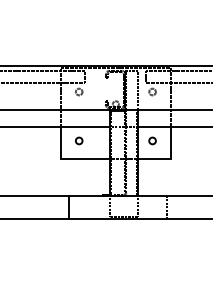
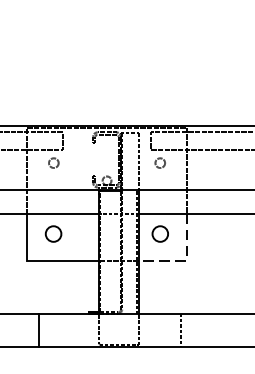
circle: (79, 140) -> (54, 233), size x1.6
circle: (152, 140) -> (160, 233), size x1.6
line: (170, 159) -> (186, 260), solid -> dashed

